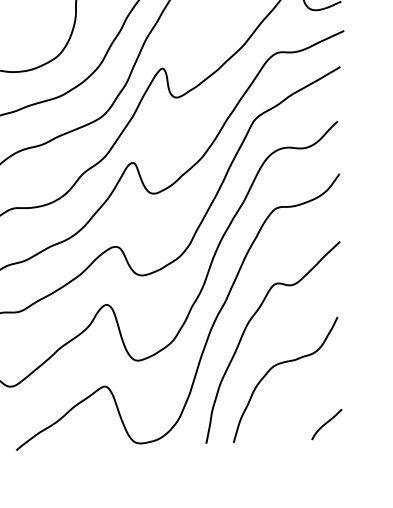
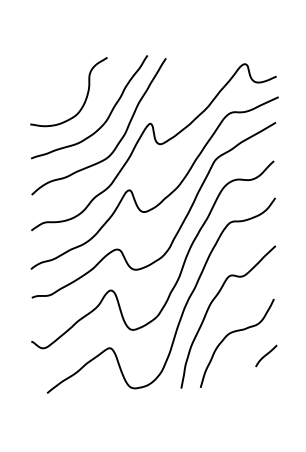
curve: (327, 423) -> (266, 355), moved

